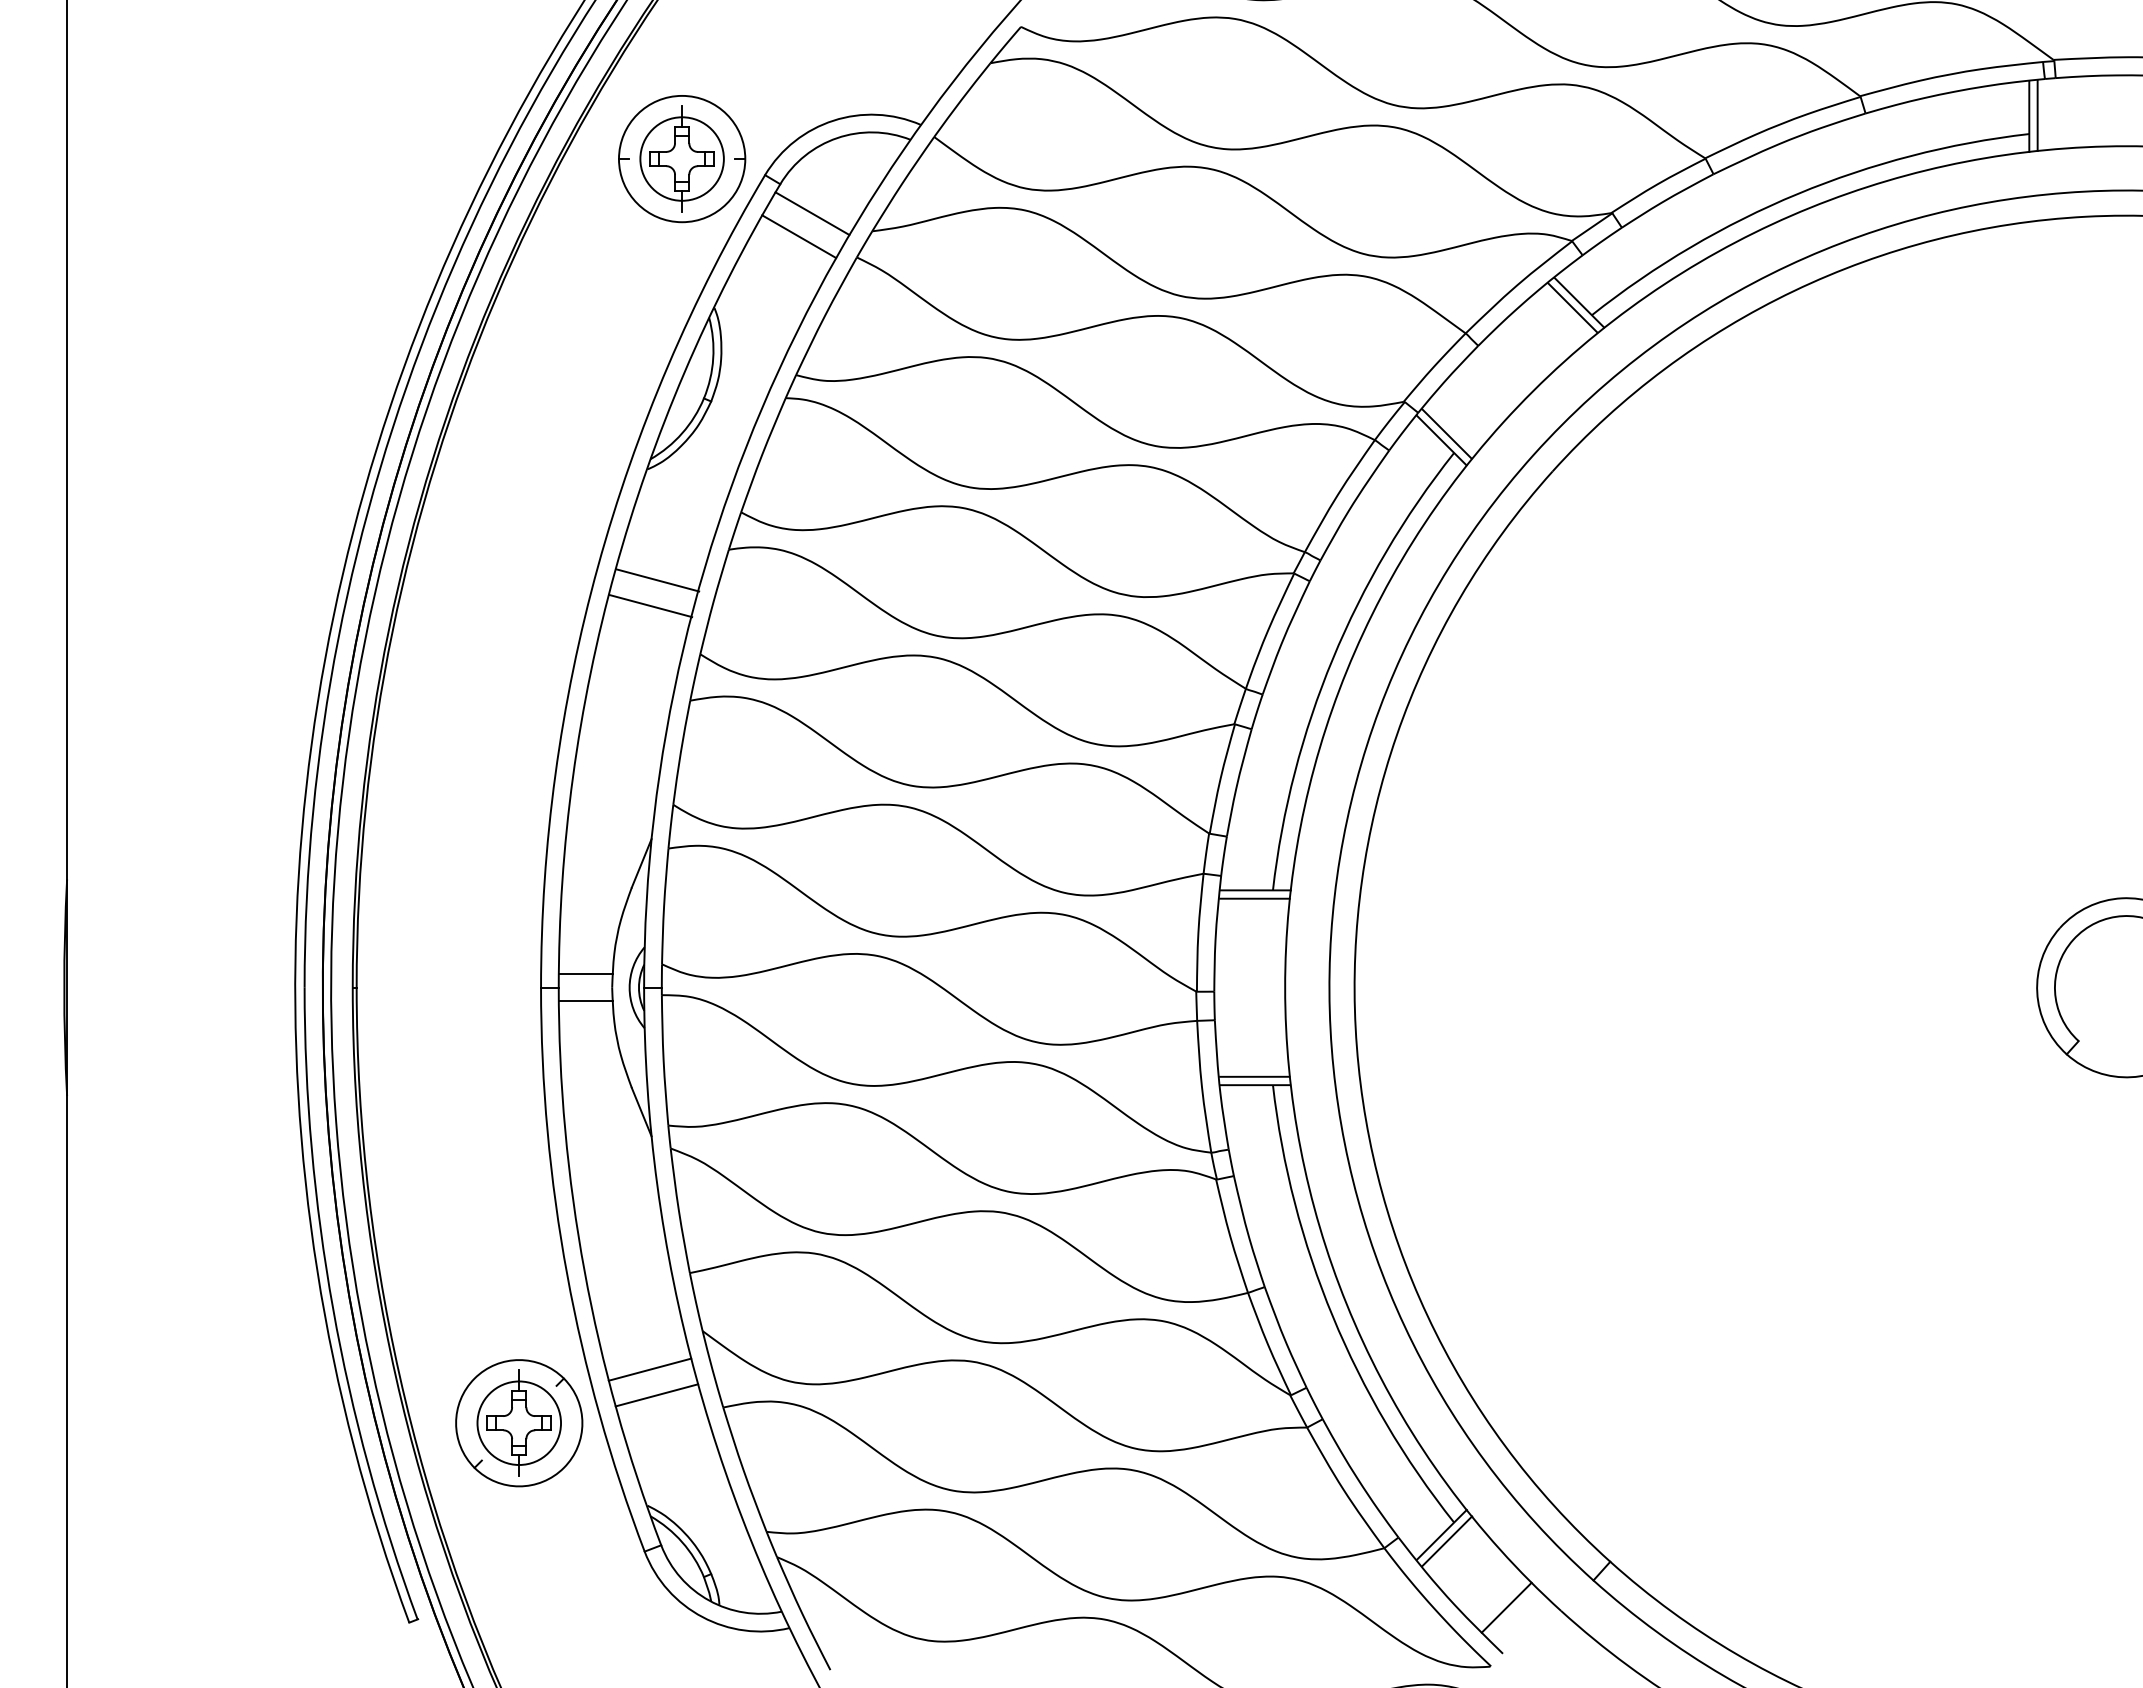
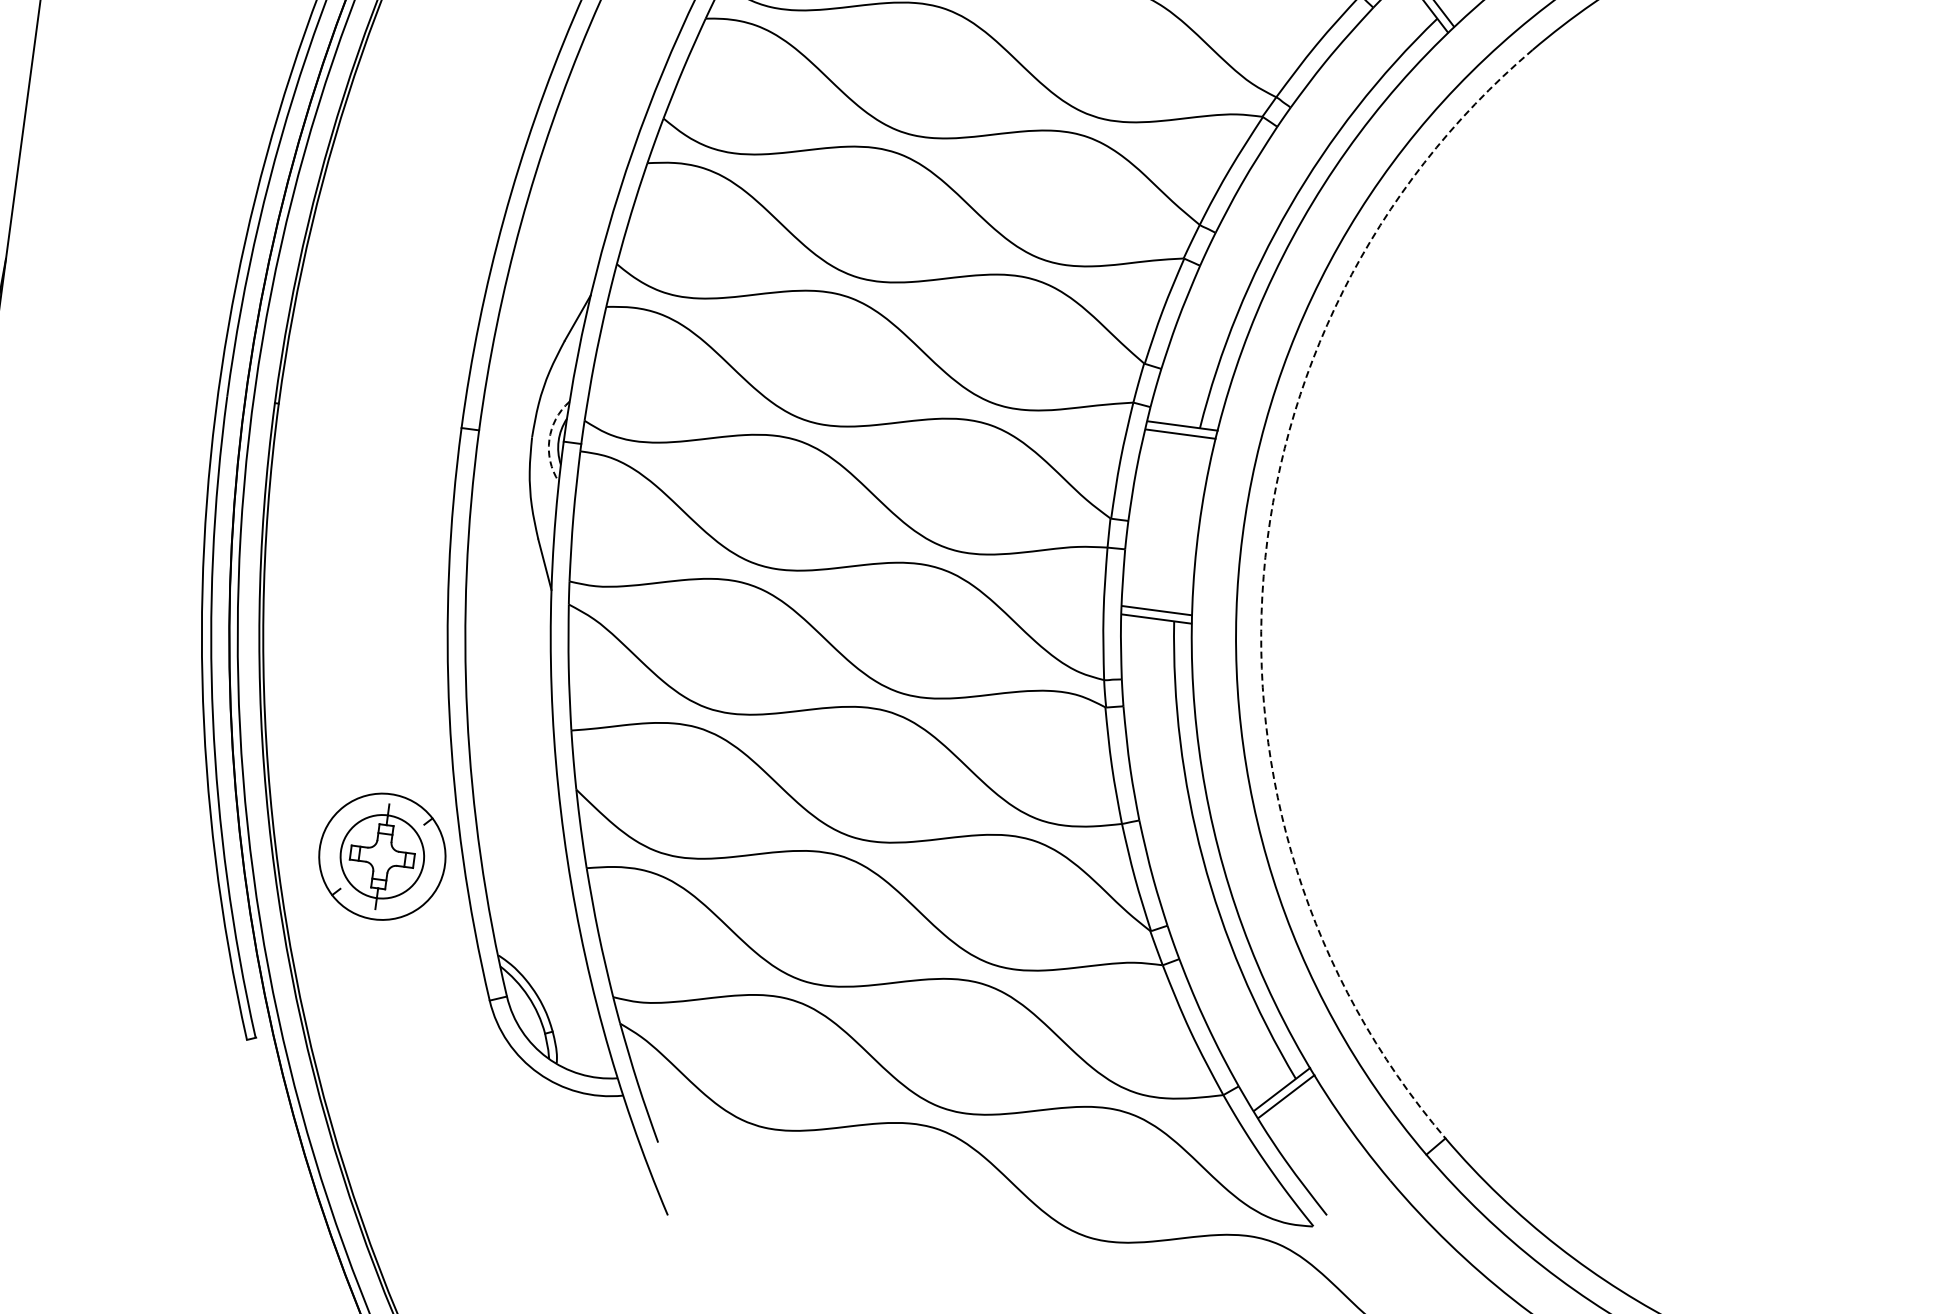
line: (657, 580) -> (630, 39), removed
line: (650, 605) -> (620, 63), removed
line: (585, 974) -> (507, 420), removed
arc: (629, 987) -> (549, 439), solid -> dashed
line: (586, 1001) -> (504, 447), removed
arc: (1355, 1028) -> (1263, 576), solid -> dashed
line: (649, 1369) -> (518, 820), removed
line: (656, 1395) -> (522, 847), removed
line: (1506, 1607) -> (1336, 1170), removed

